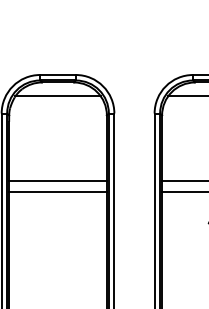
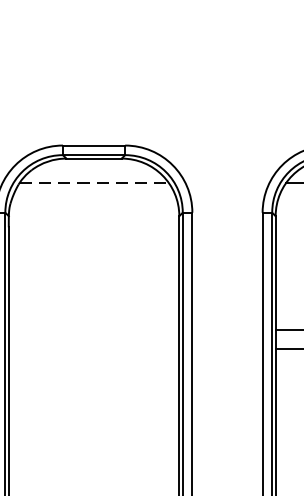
line: (58, 96) -> (94, 183), solid -> dashed
line: (57, 180) -> (93, 329), removed
line: (57, 191) -> (93, 348), removed

